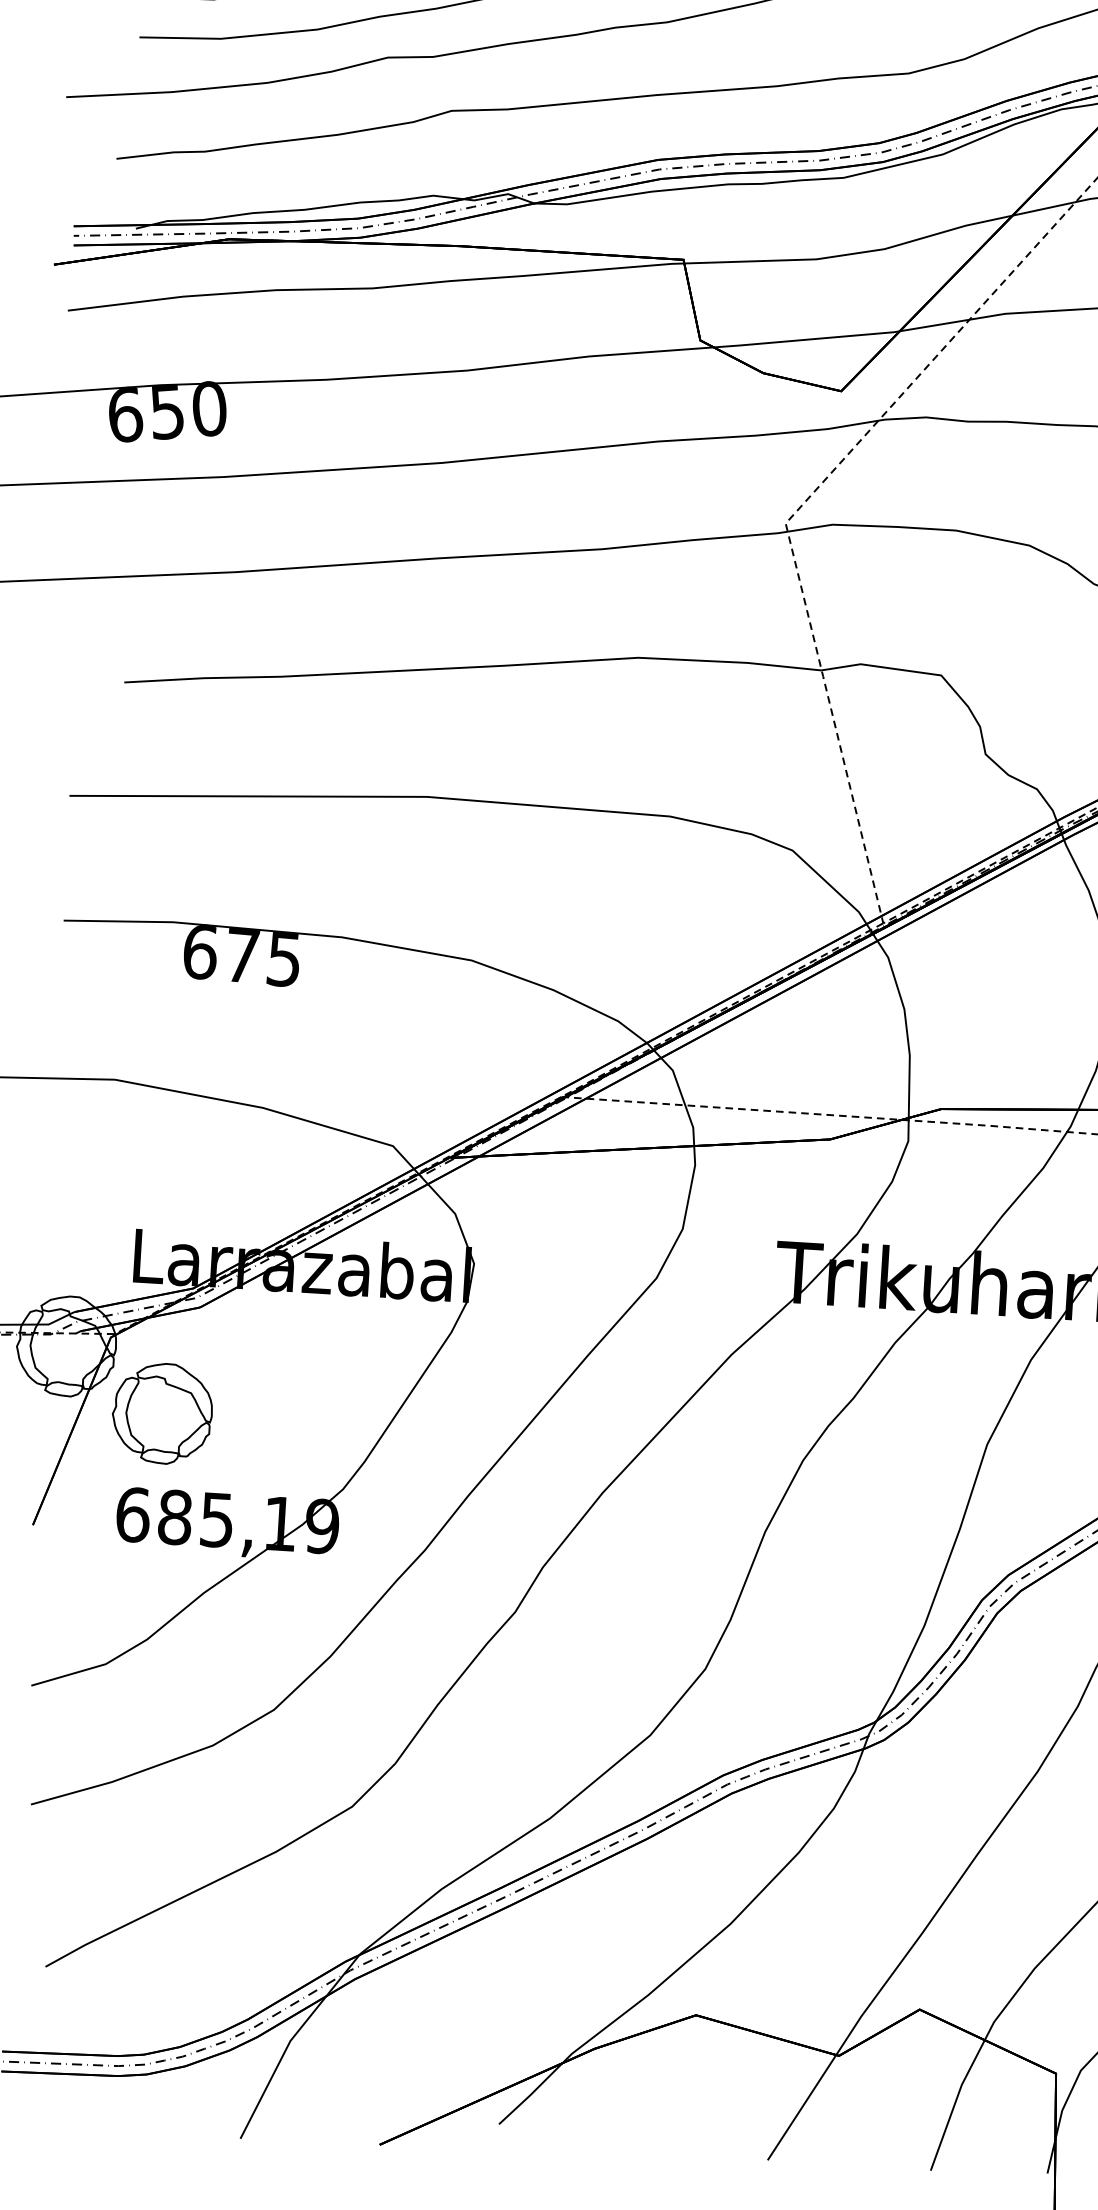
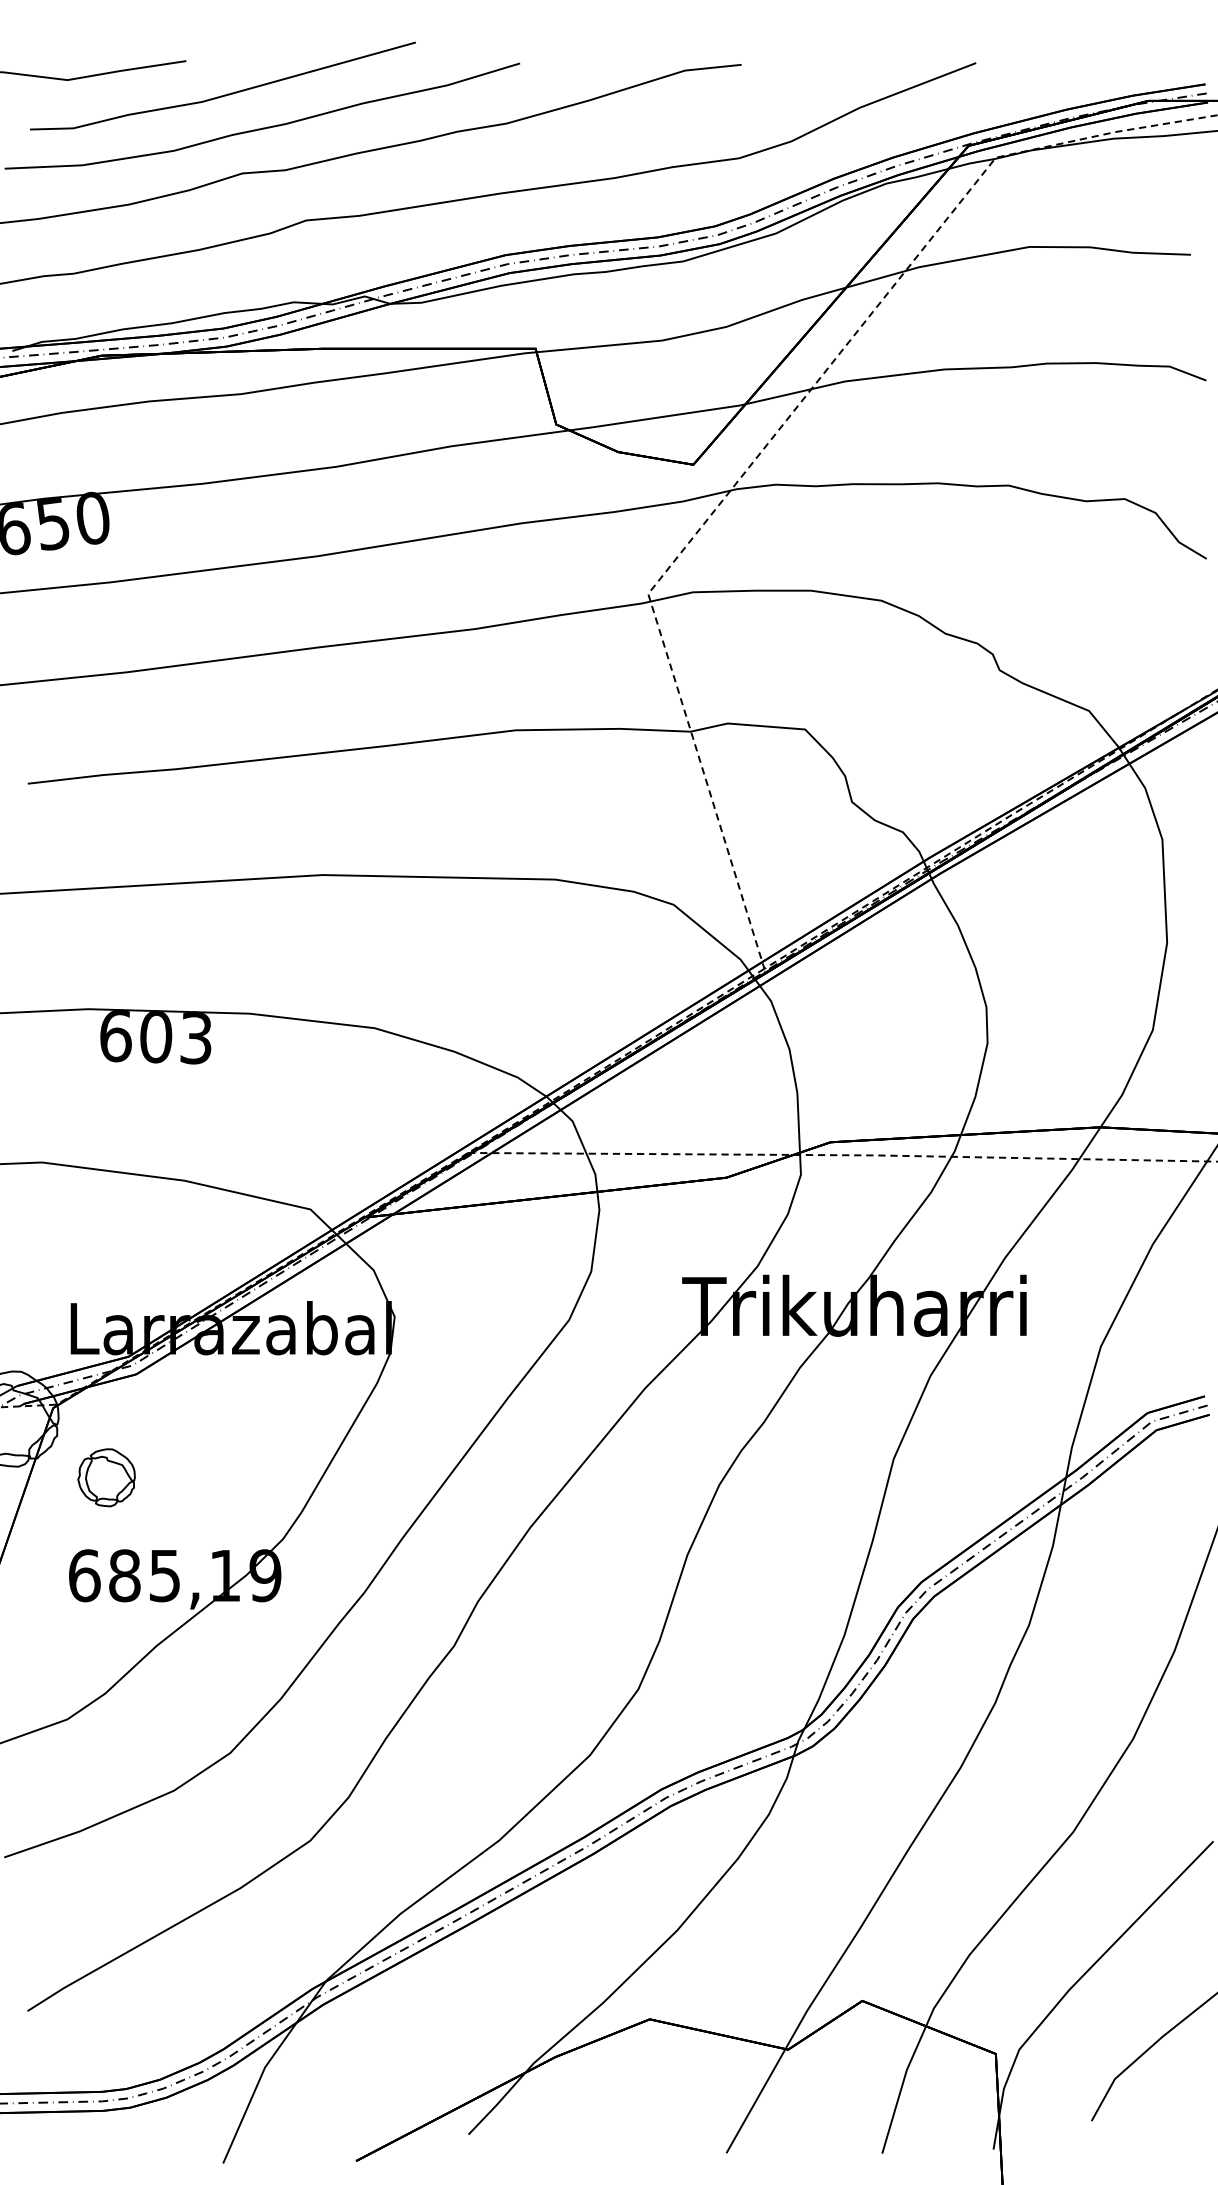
text: (262, 957) -> (175, 1037), 675 -> 603
part: (162, 1413) -> (106, 1477), size x0.6

